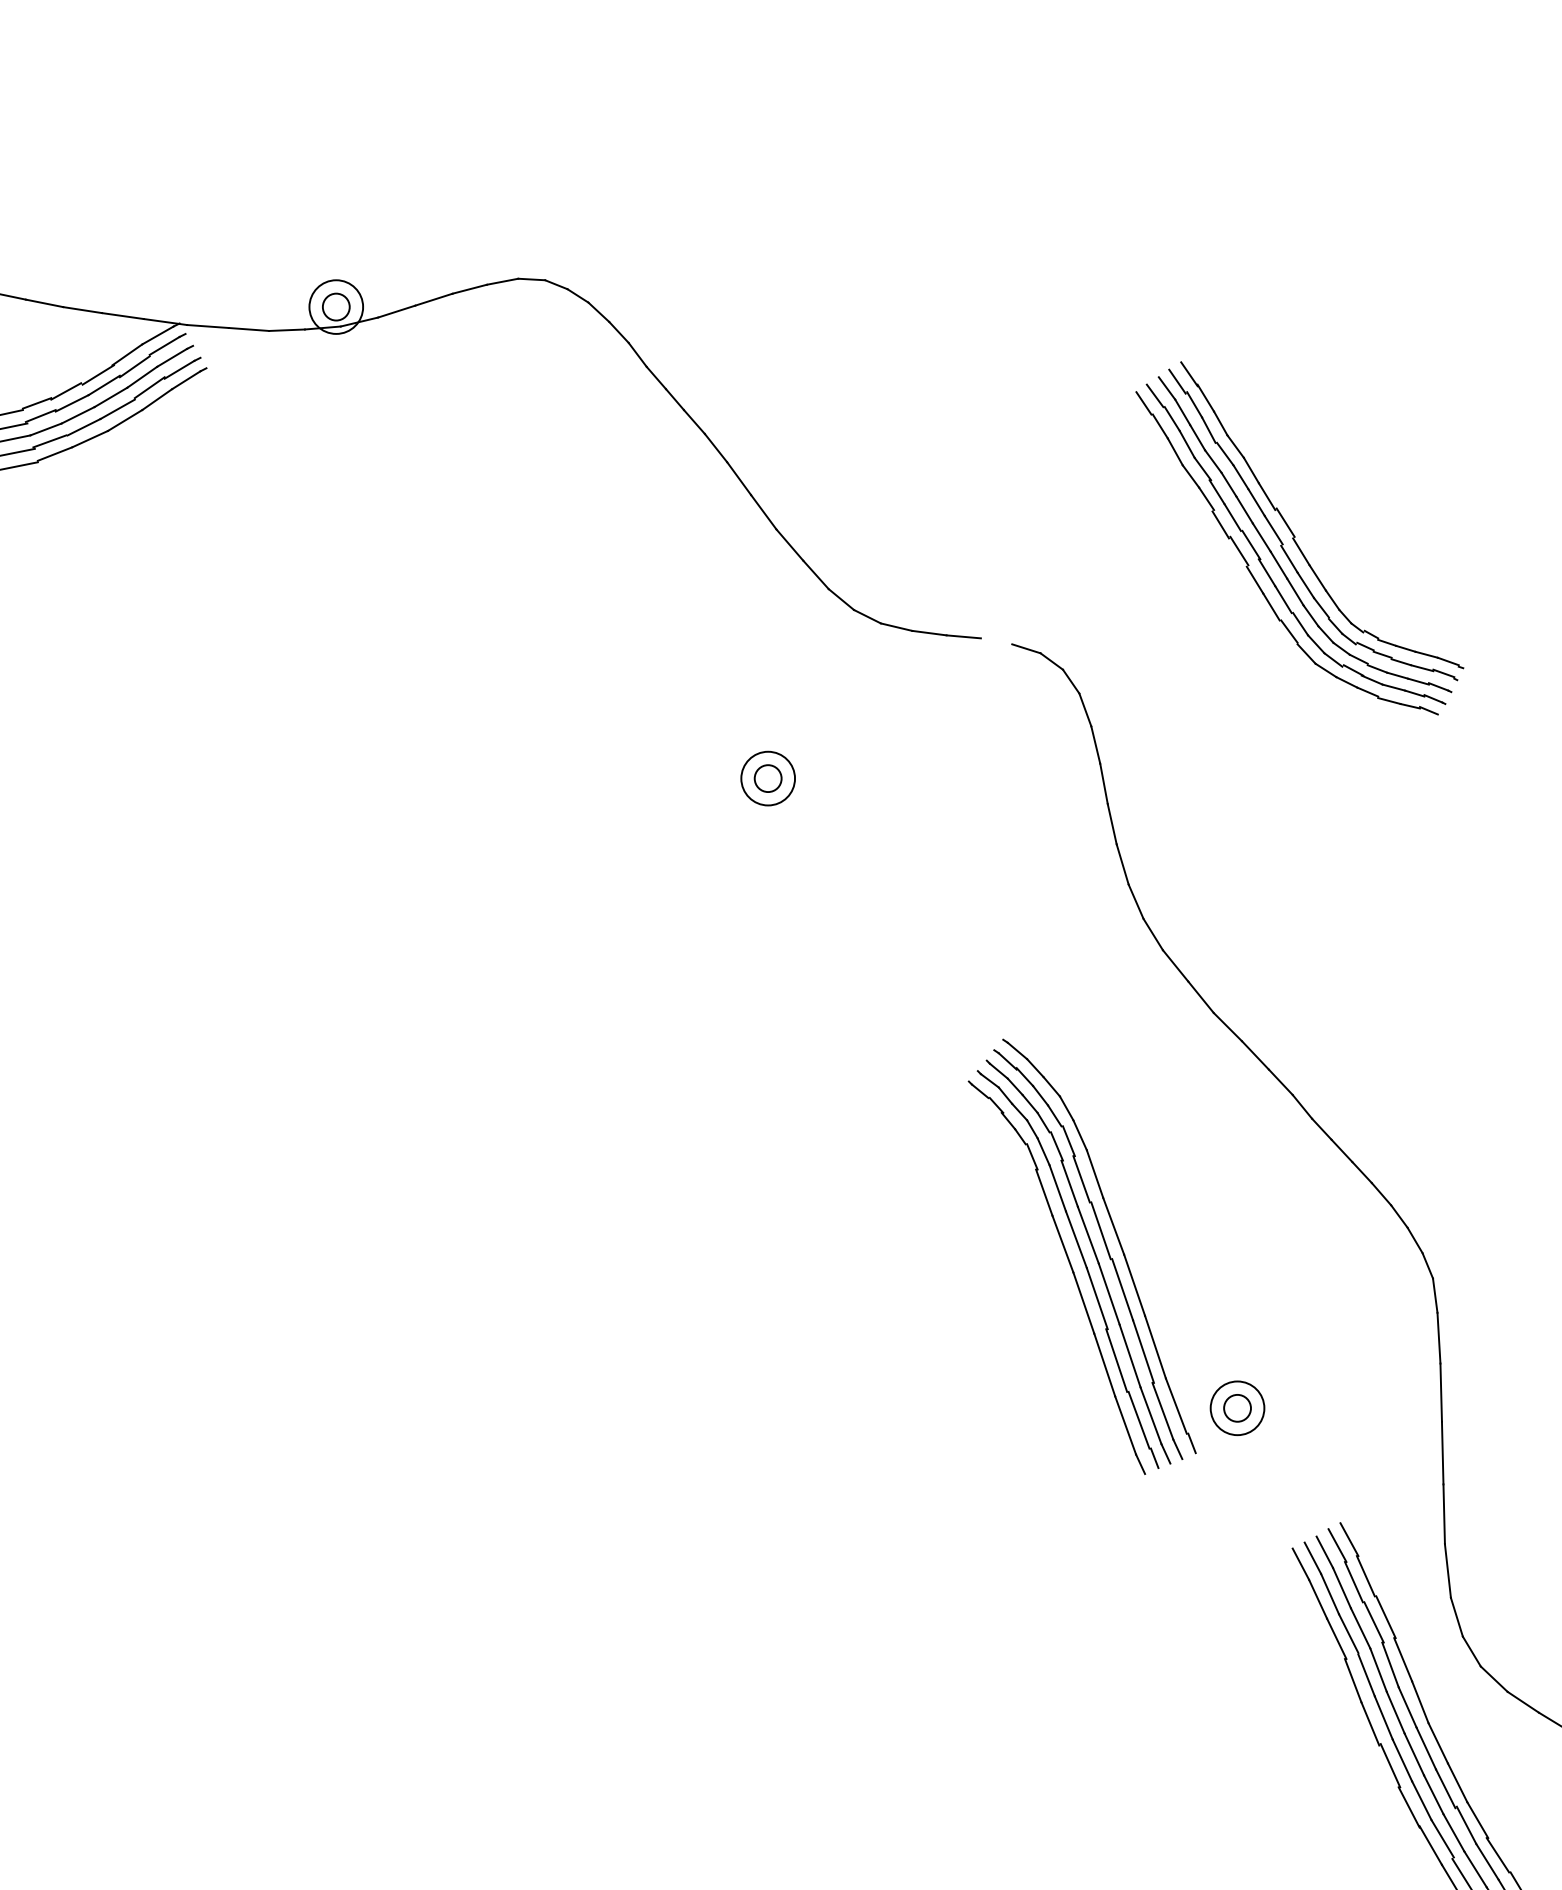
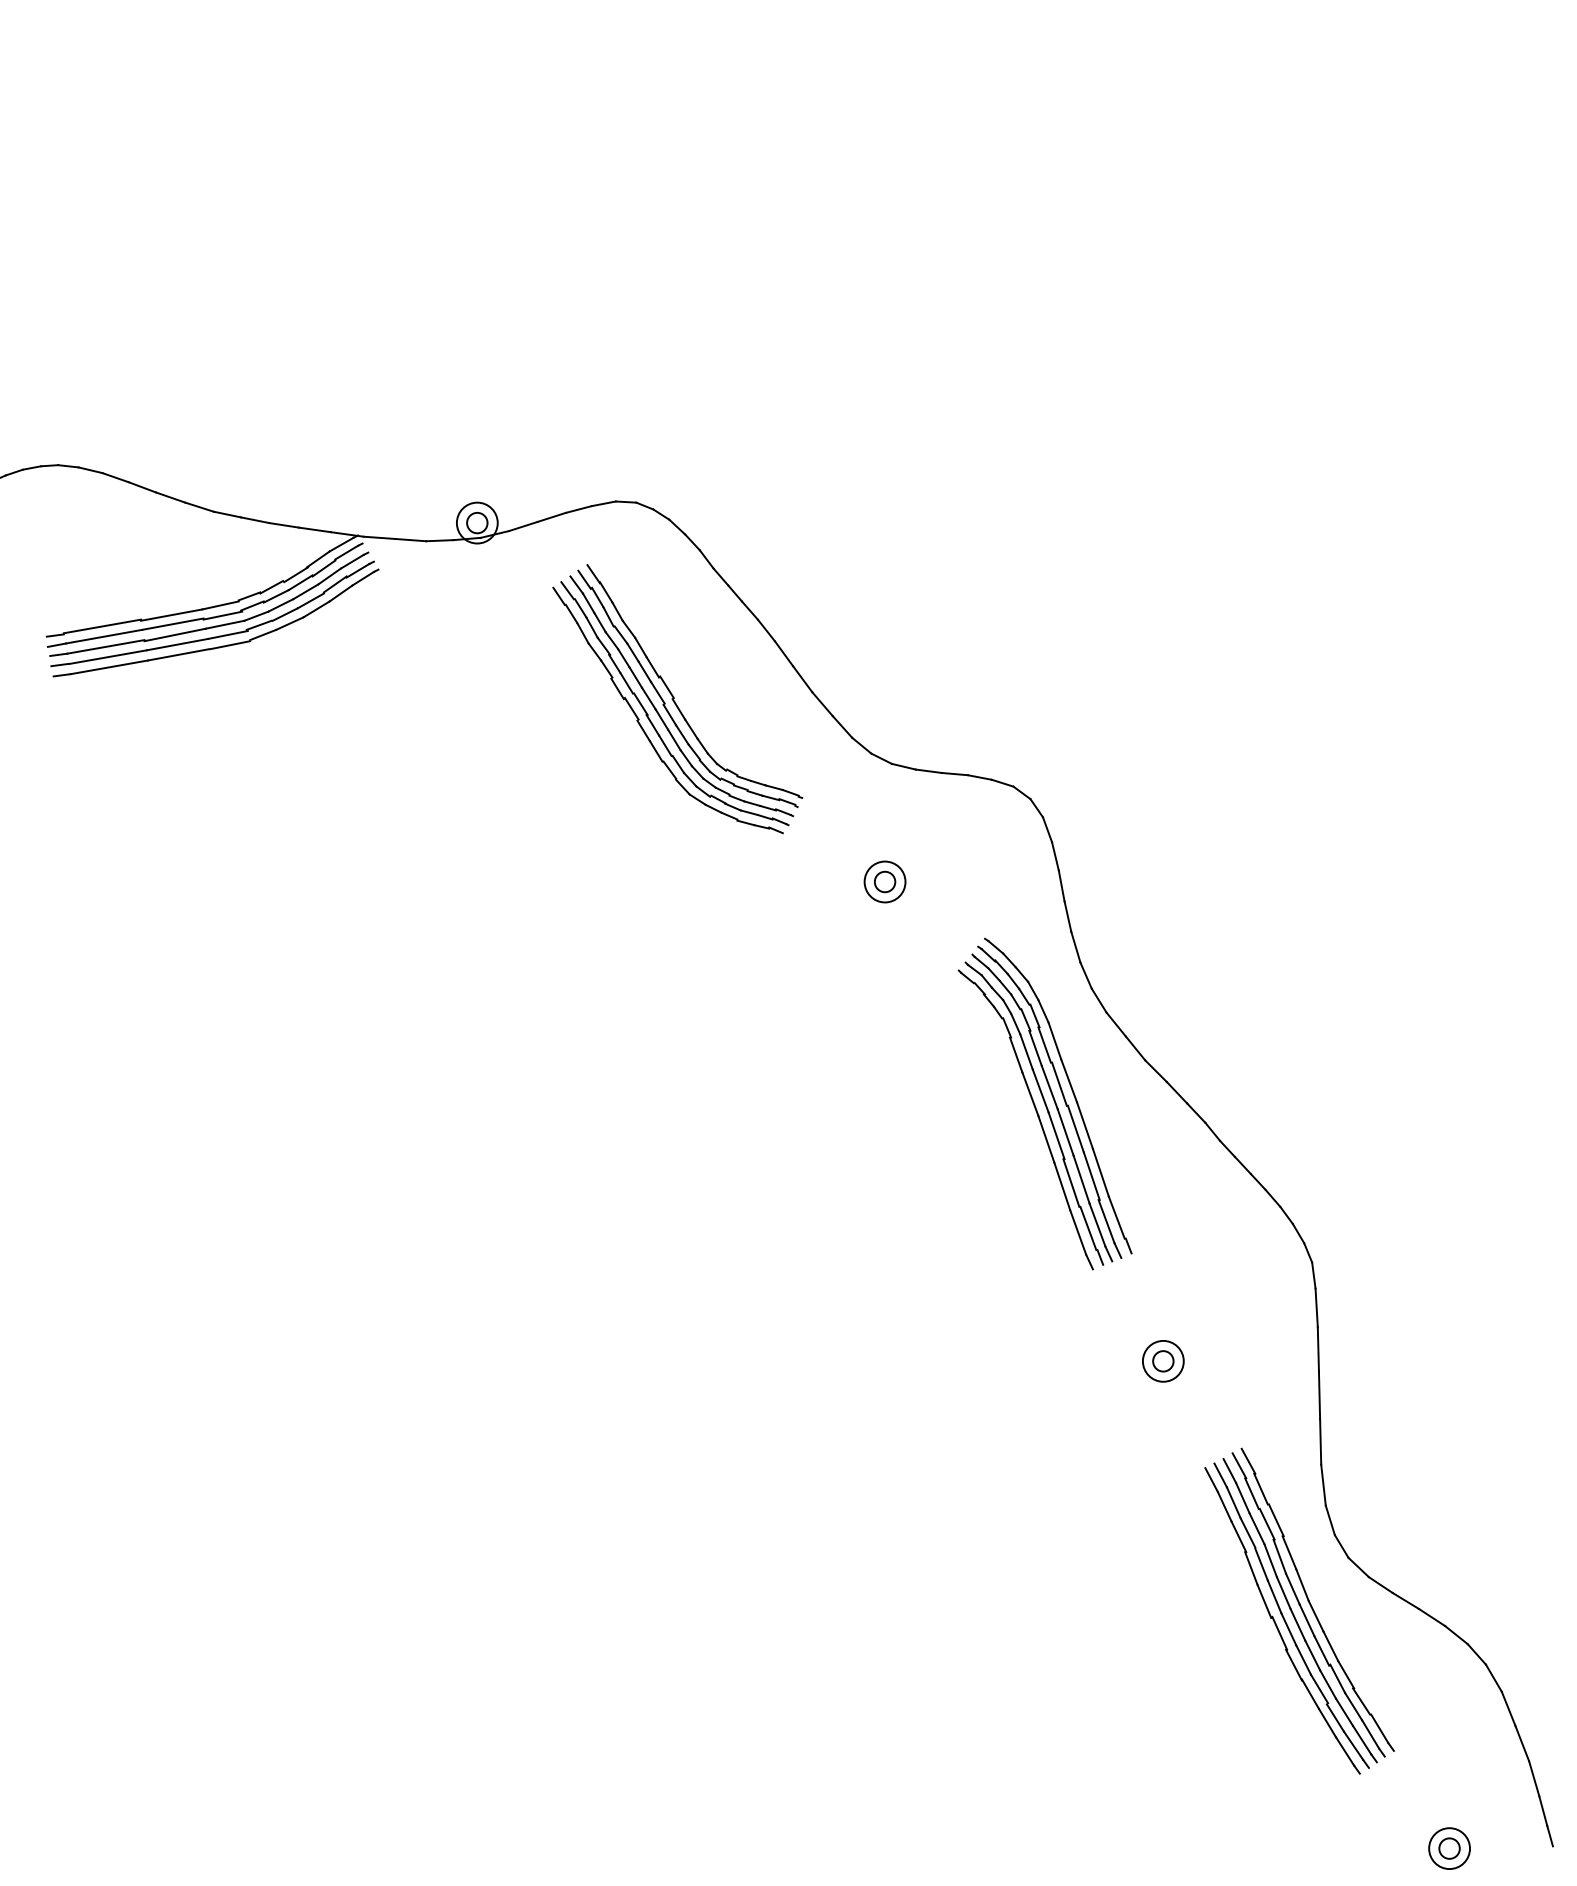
part: (1299, 538) -> (677, 699), moved
line: (996, 641) -> (979, 777), added
part: (767, 777) -> (884, 881), moved
part: (1081, 1256) -> (1044, 1103), moved

